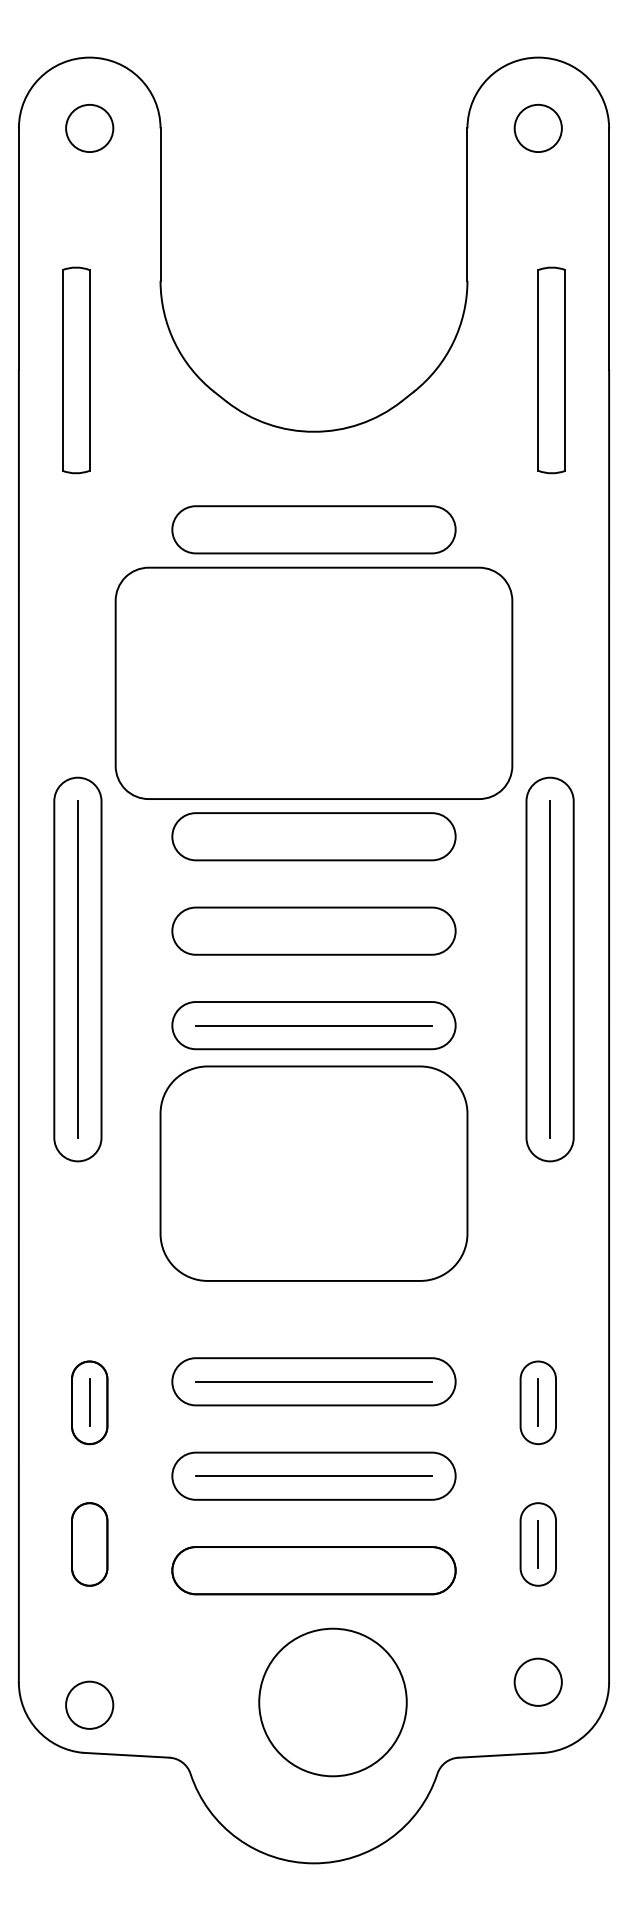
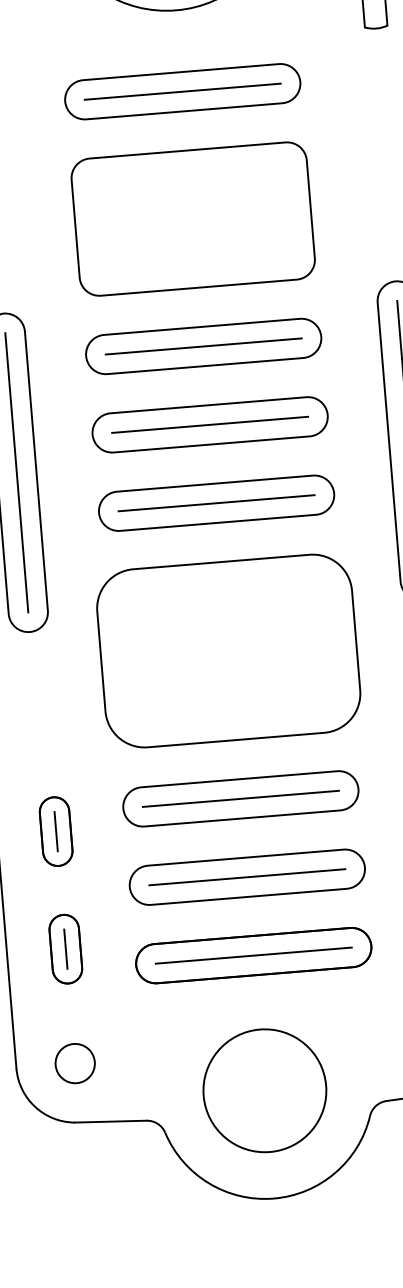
line: (313, 529) -> (182, 91), added
part: (313, 682) -> (192, 218), size x0.71
line: (313, 836) -> (203, 346), added
line: (313, 931) -> (209, 425), added
part: (313, 1173) -> (228, 650), moved
line: (89, 1544) -> (65, 949), added
line: (313, 1570) -> (253, 955), added
circle: (332, 1702) -> (264, 1090), moved
circle: (89, 1704) -> (75, 1062), moved

